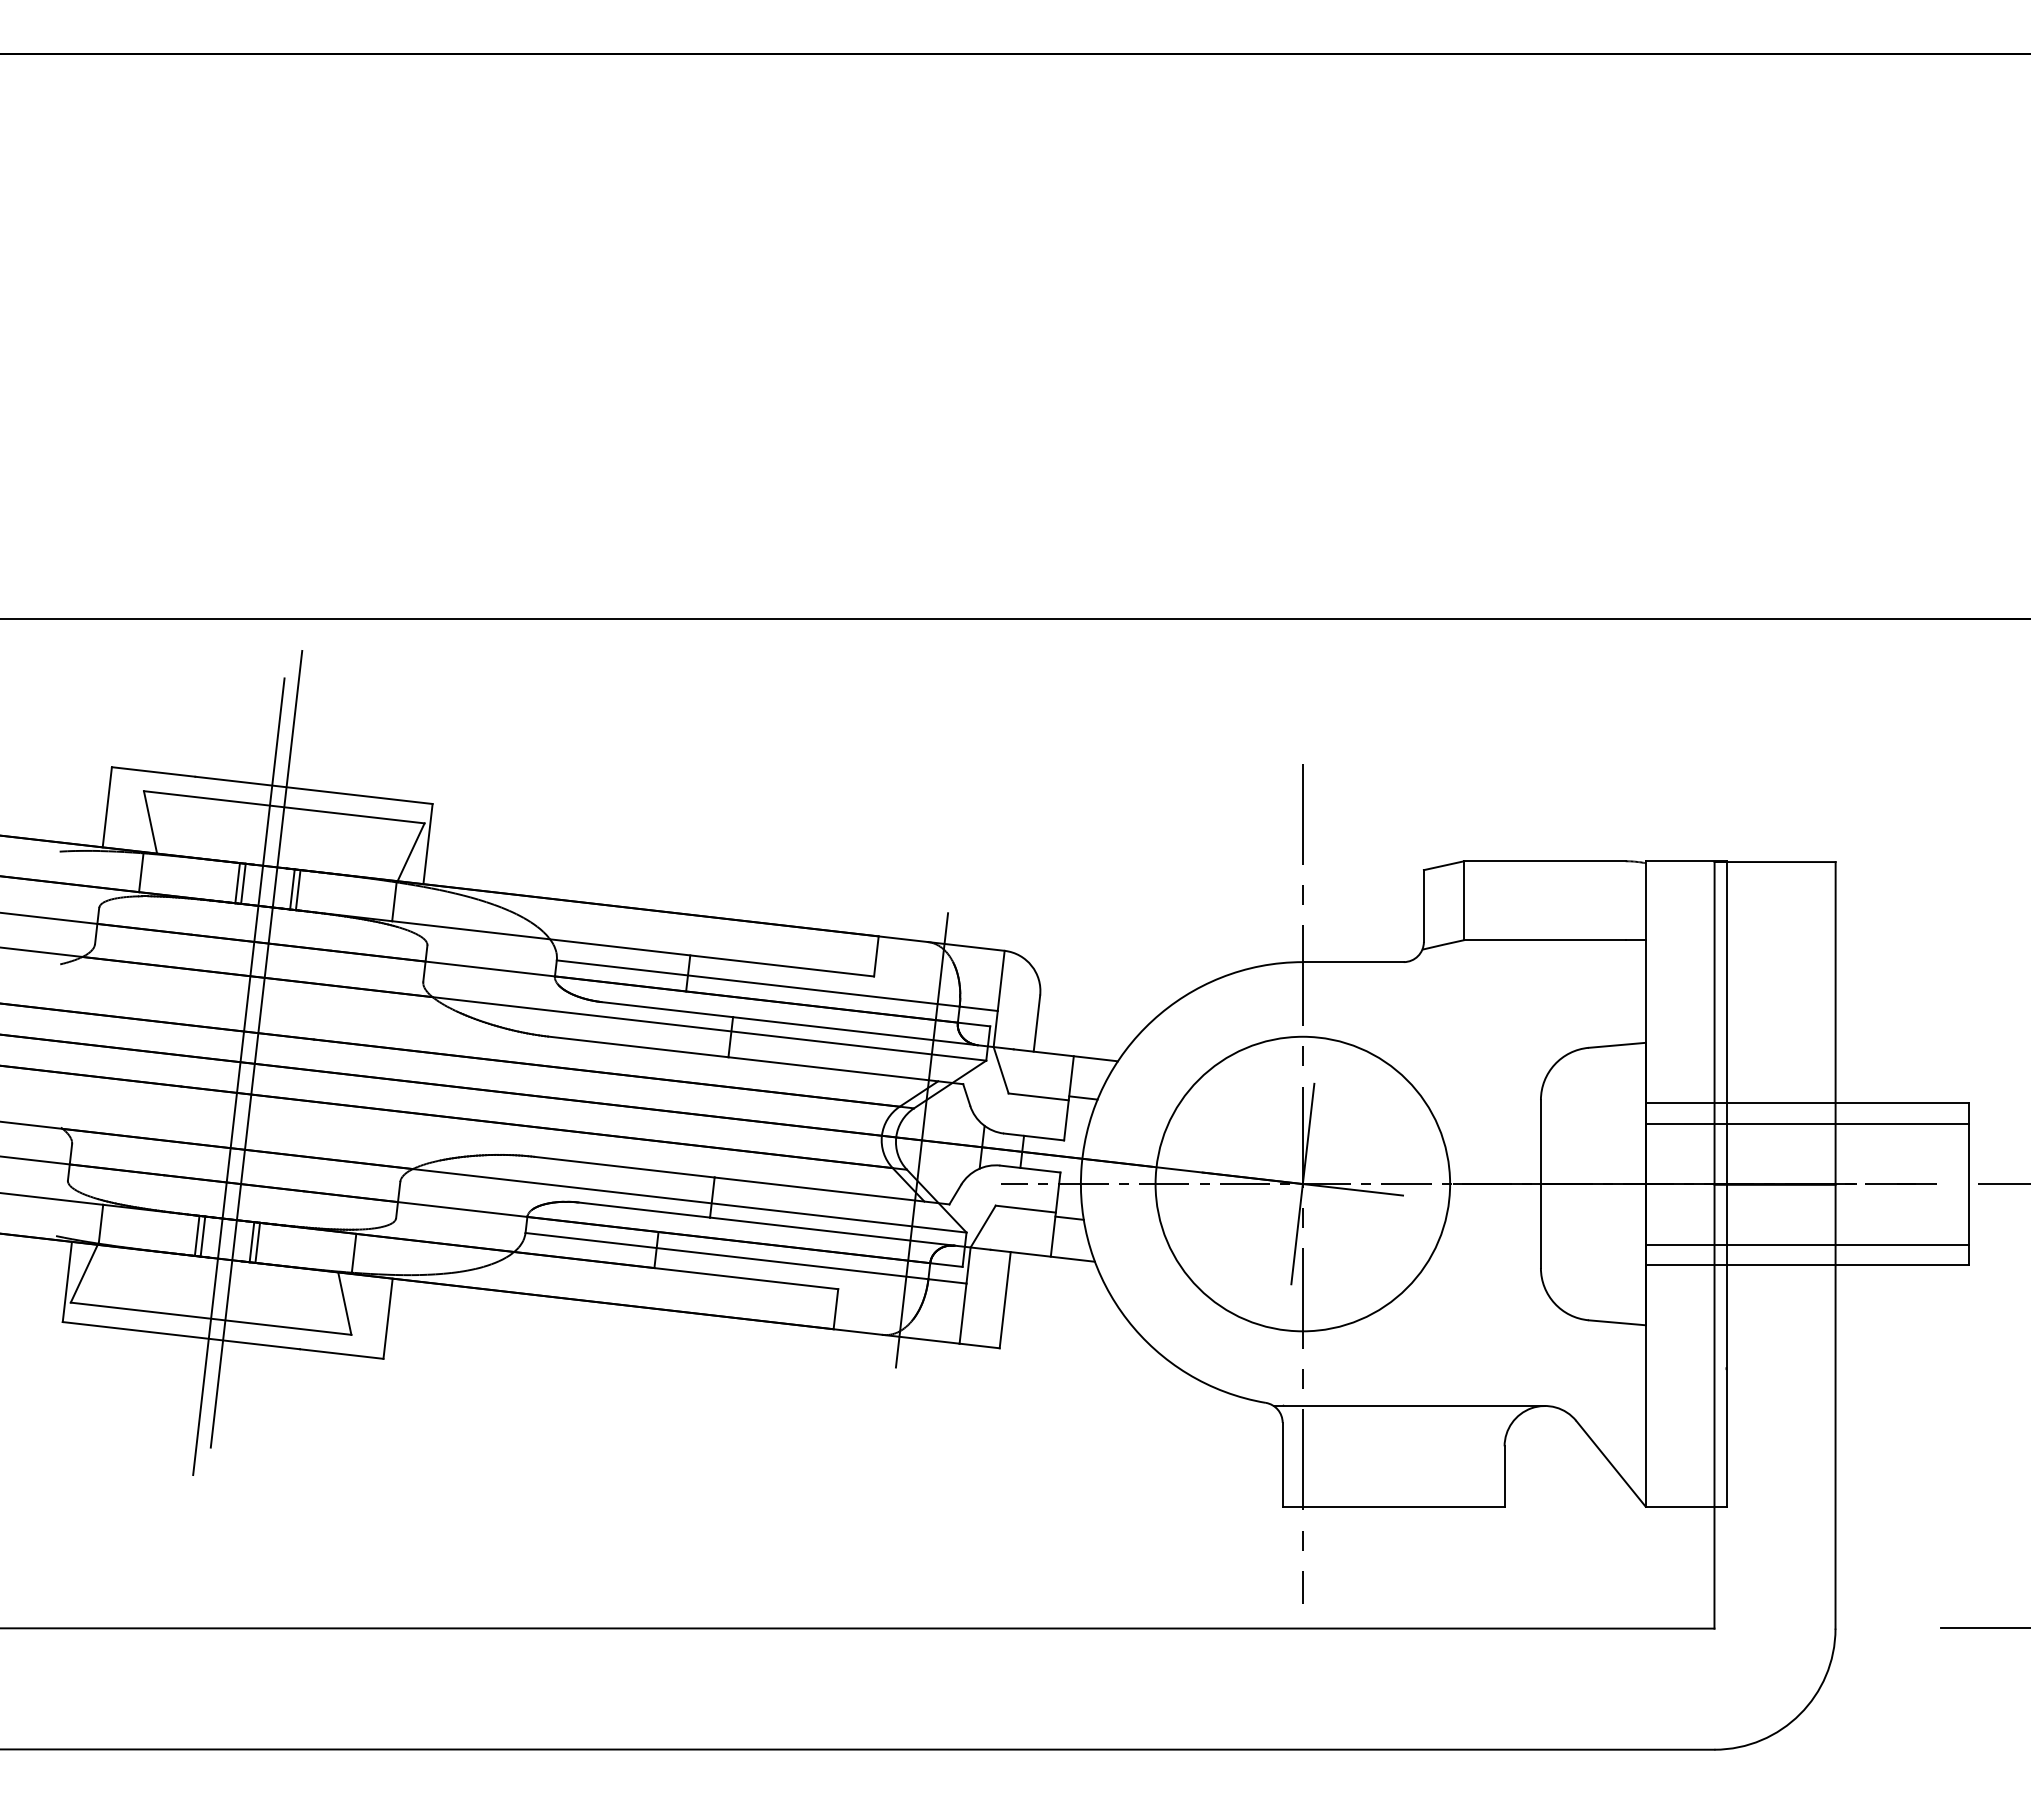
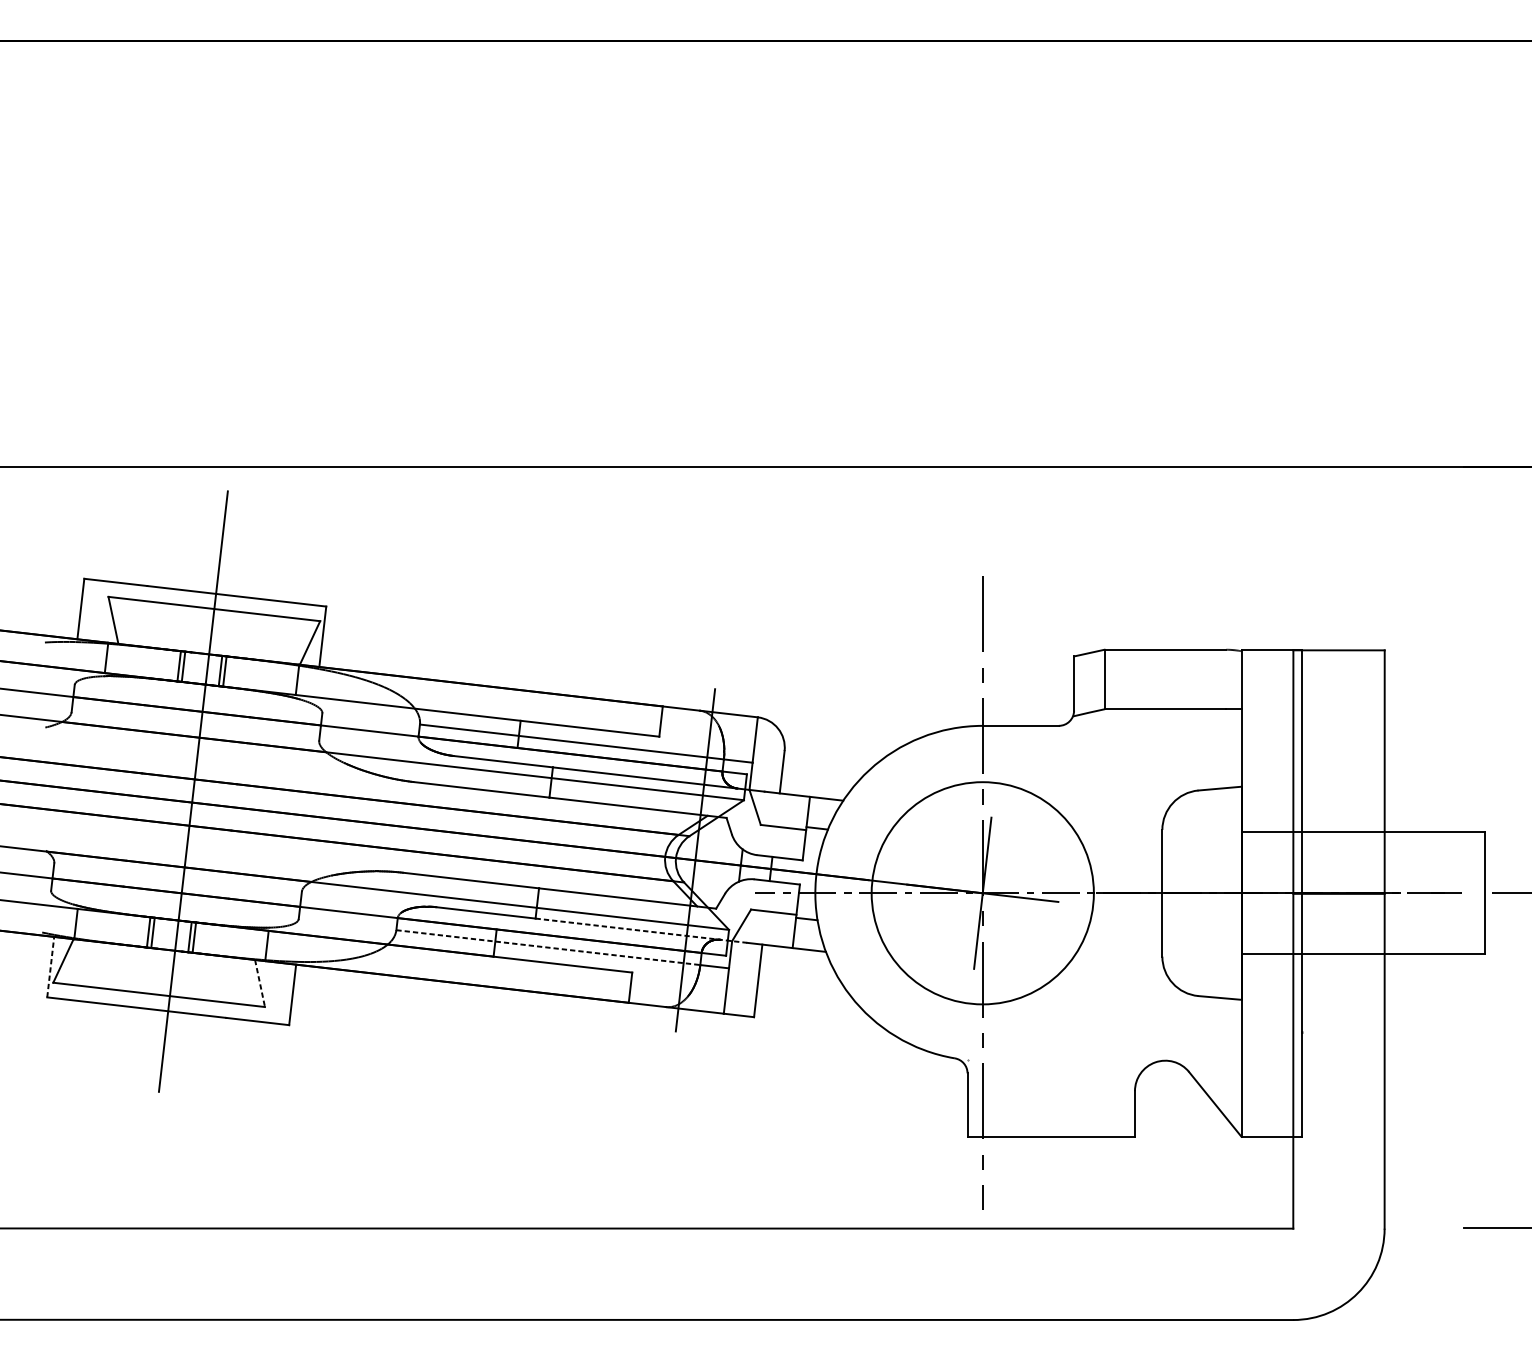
line: (238, 1076) -> (179, 812), removed
line: (1806, 1123) -> (1362, 847), removed
line: (850, 1233) -> (641, 930), solid -> dashed
line: (1806, 1244) -> (1362, 938), removed
line: (727, 1256) -> (548, 947), solid -> dashed
line: (67, 1281) -> (50, 966), solid -> dashed
line: (344, 1303) -> (259, 983), solid -> dashed
line: (1408, 1405) -> (1062, 1060), removed

